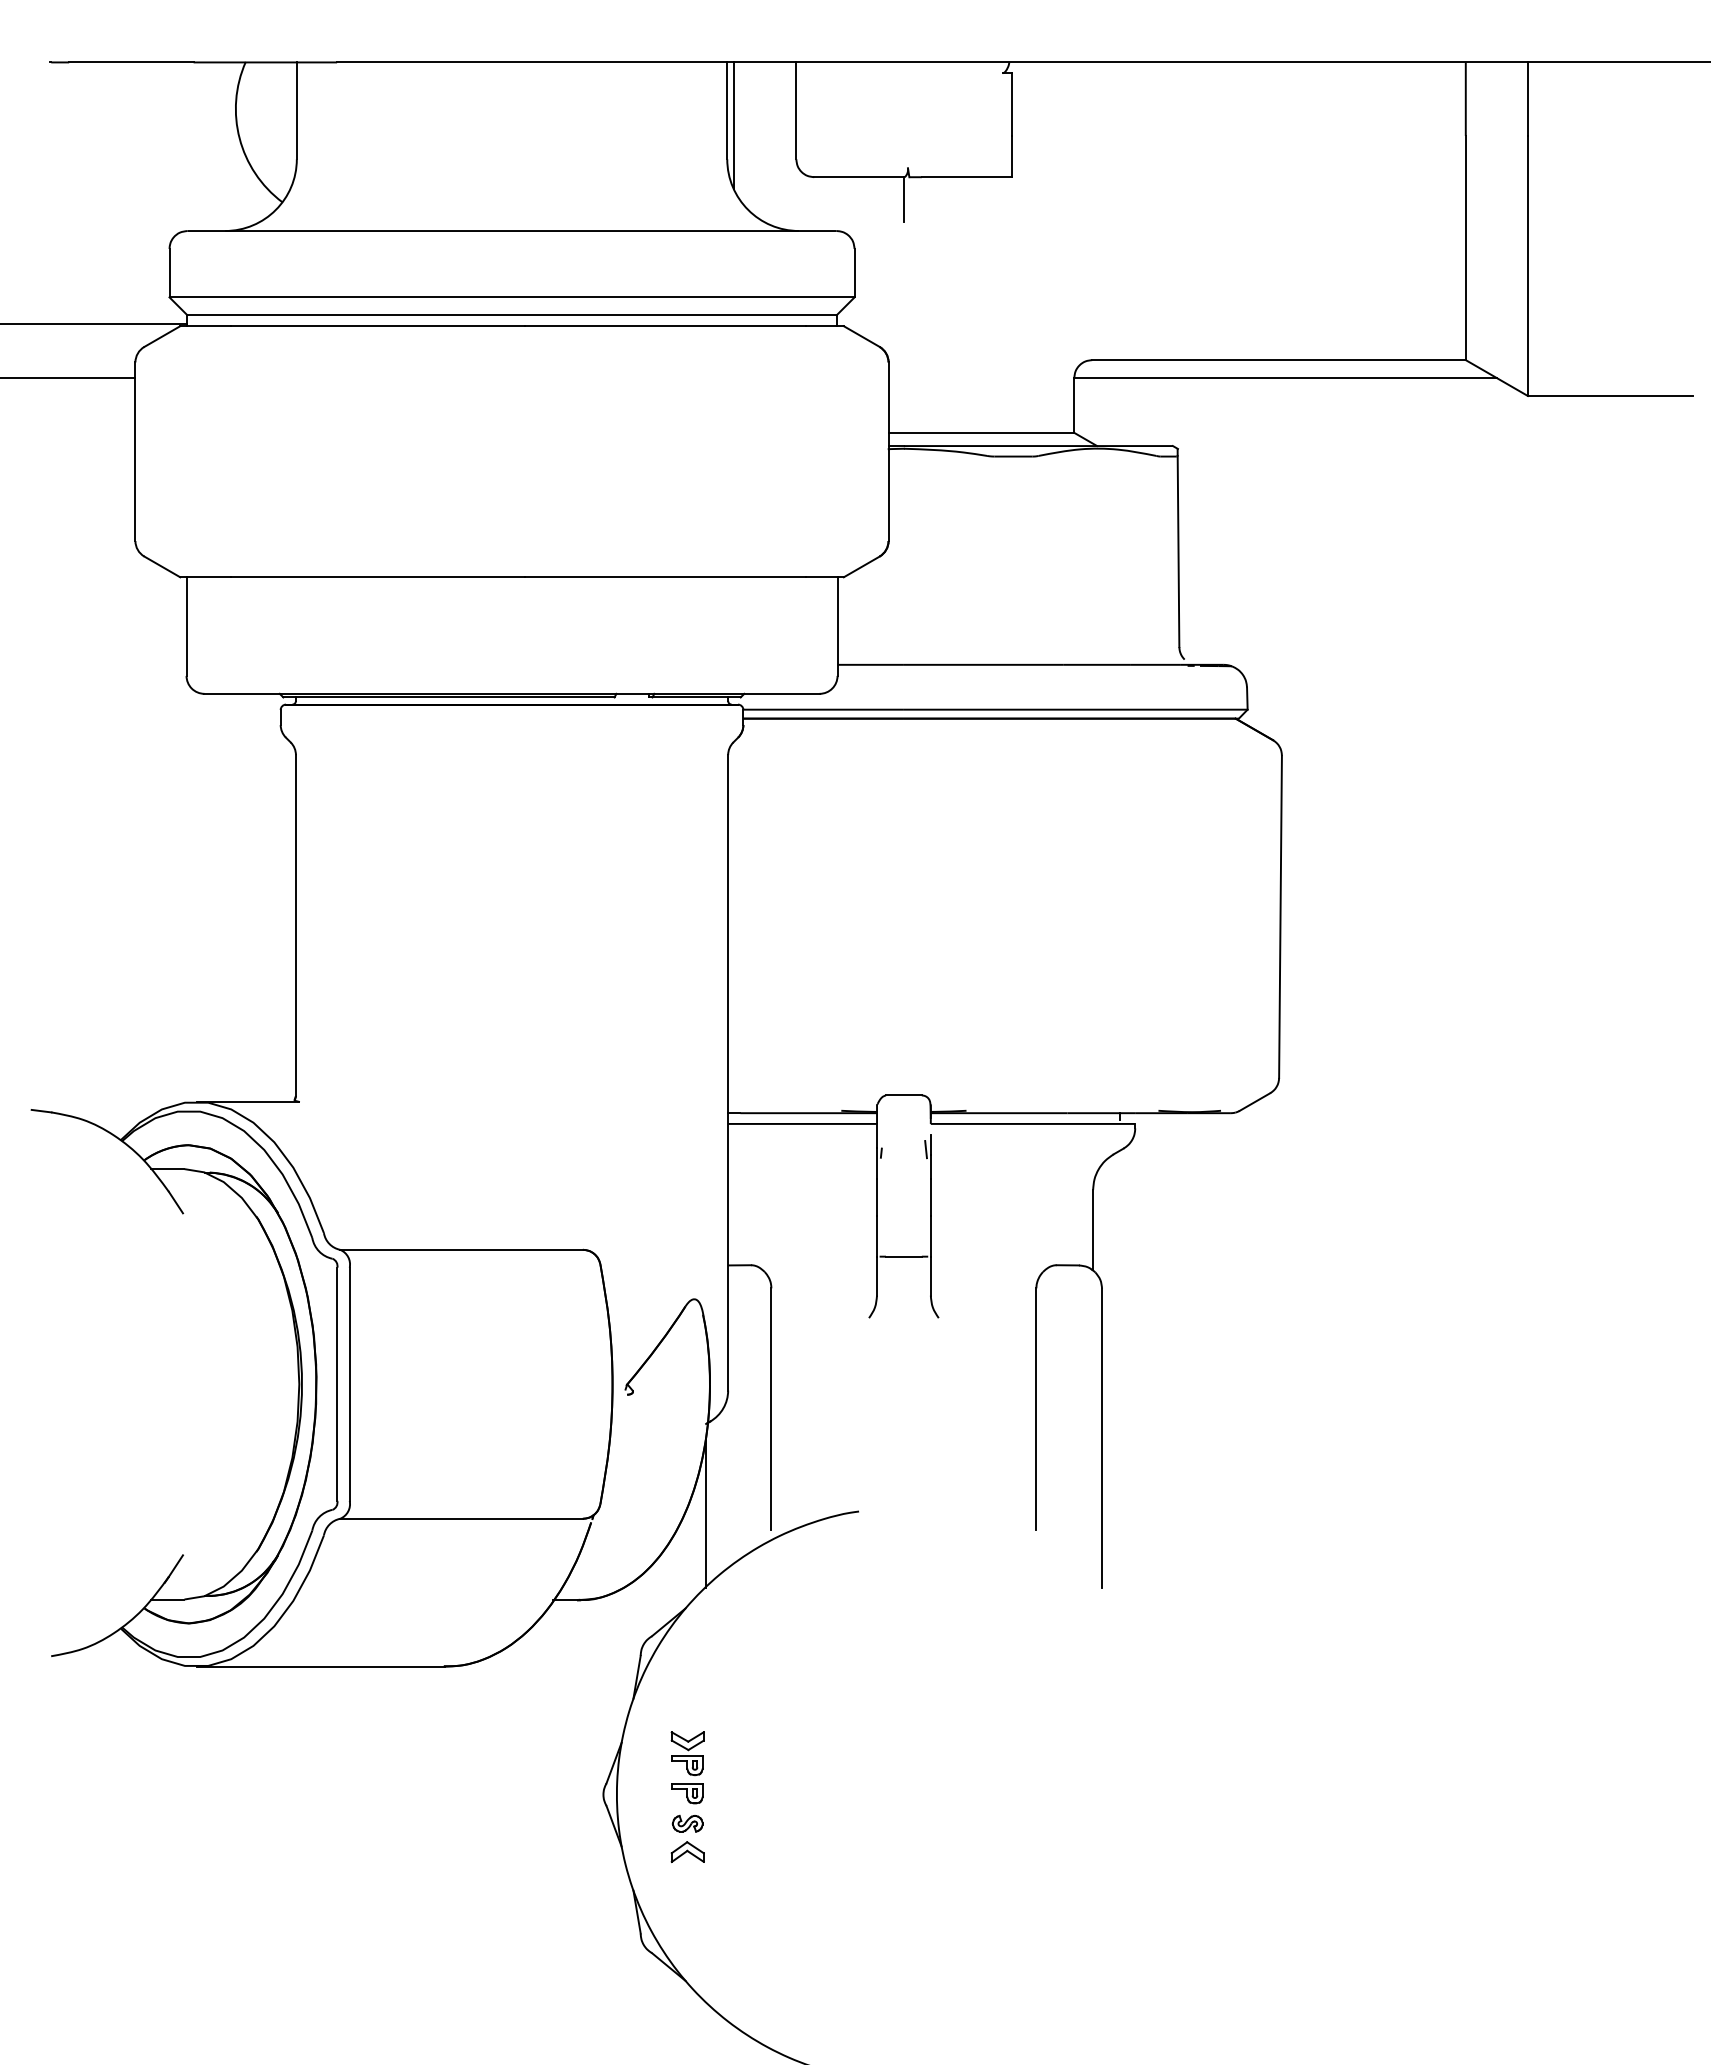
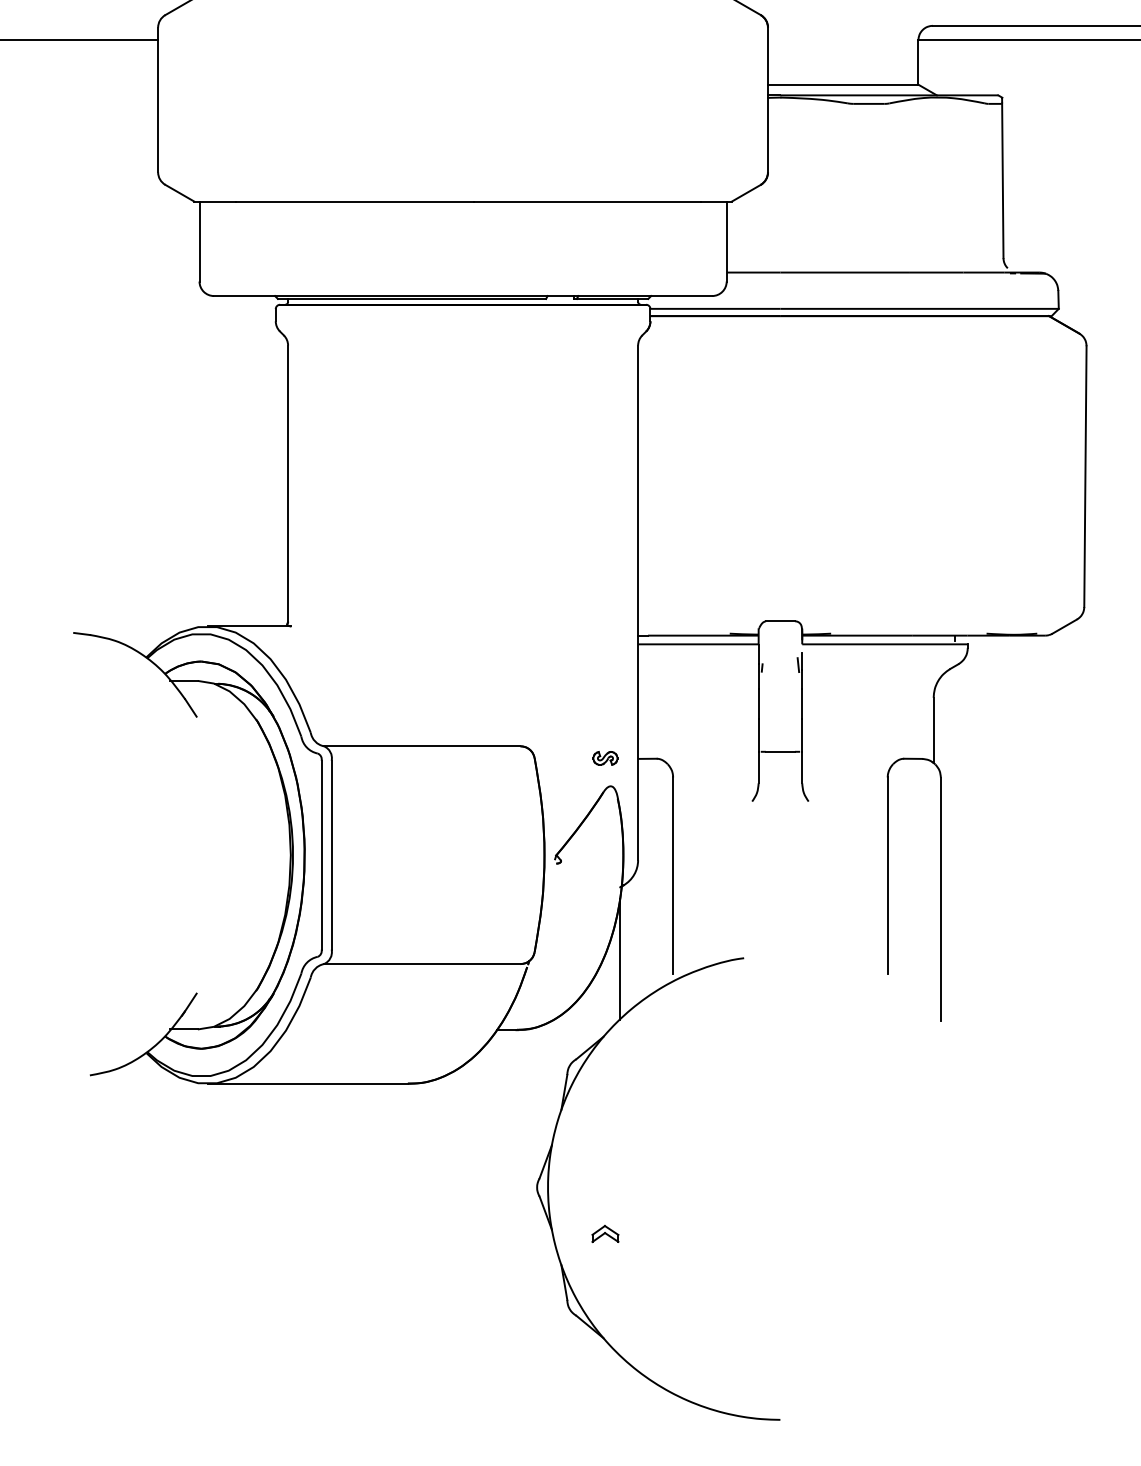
part: (687, 1767) -> (605, 1165), removed
part: (687, 1823) -> (605, 758), moved

